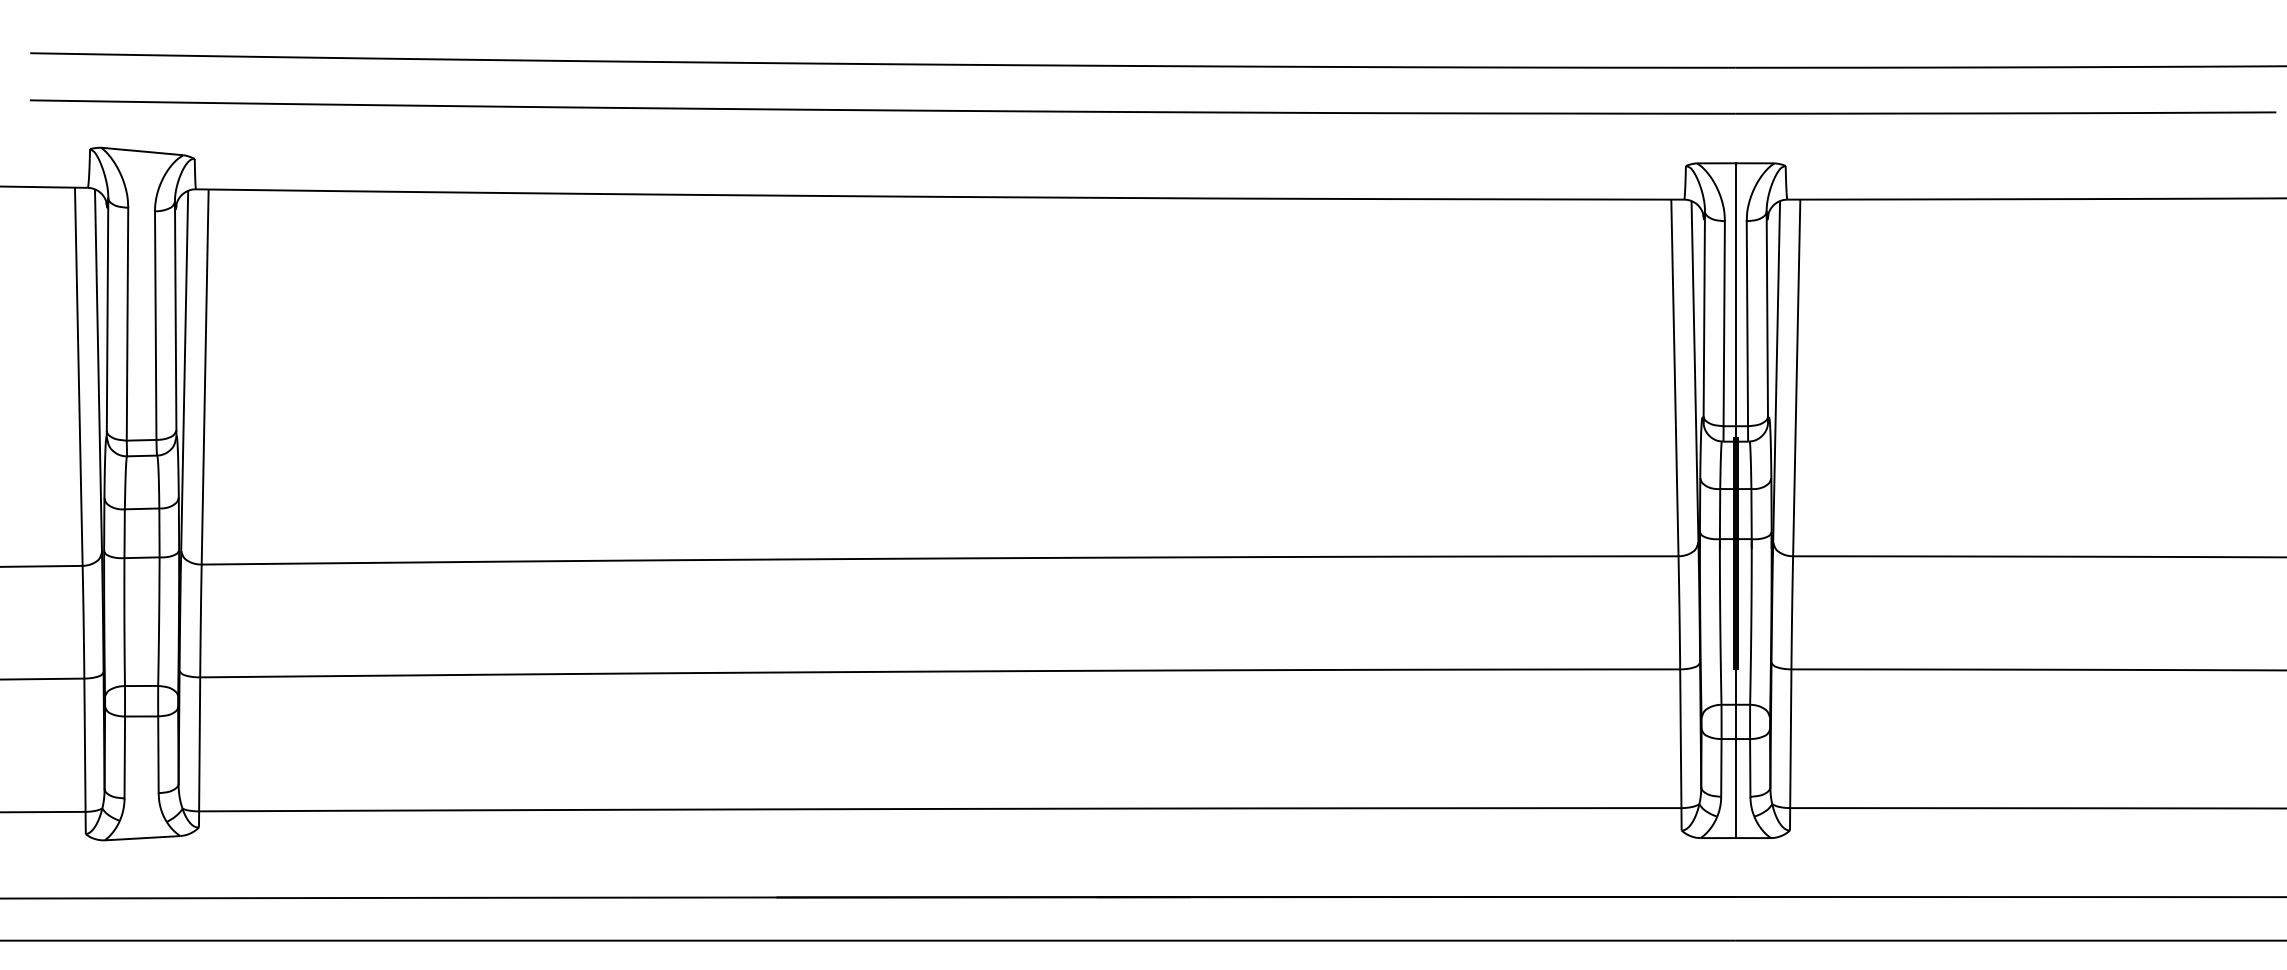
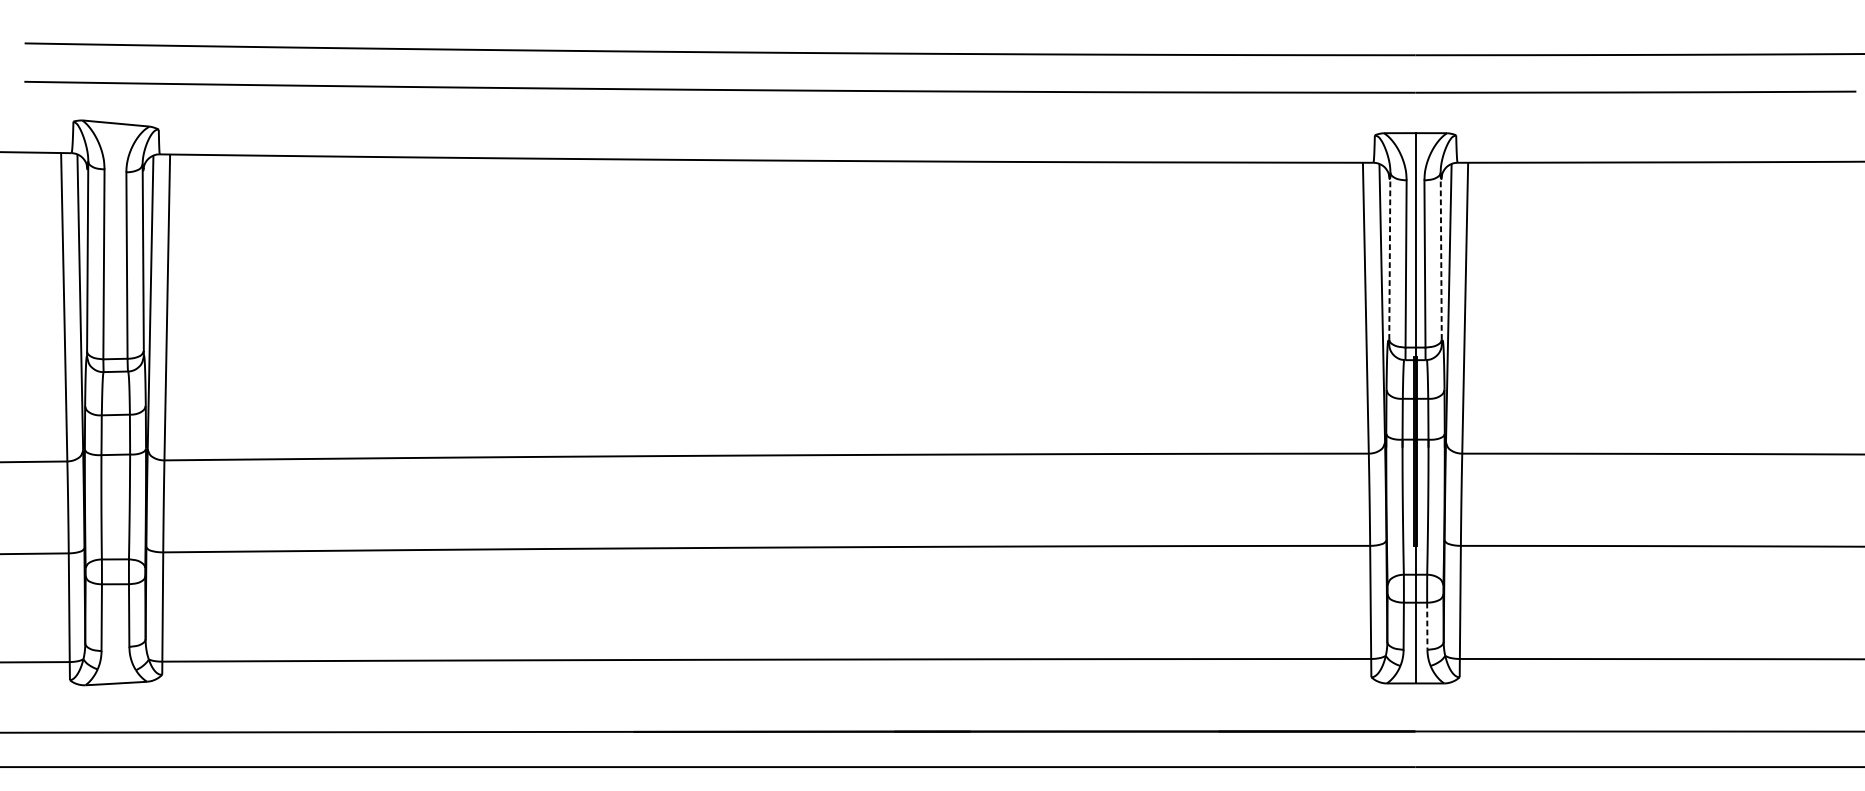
line: (1704, 313) -> (1389, 255), solid -> dashed
line: (1767, 313) -> (1441, 255), solid -> dashed
line: (1750, 767) -> (1427, 625), solid -> dashed

